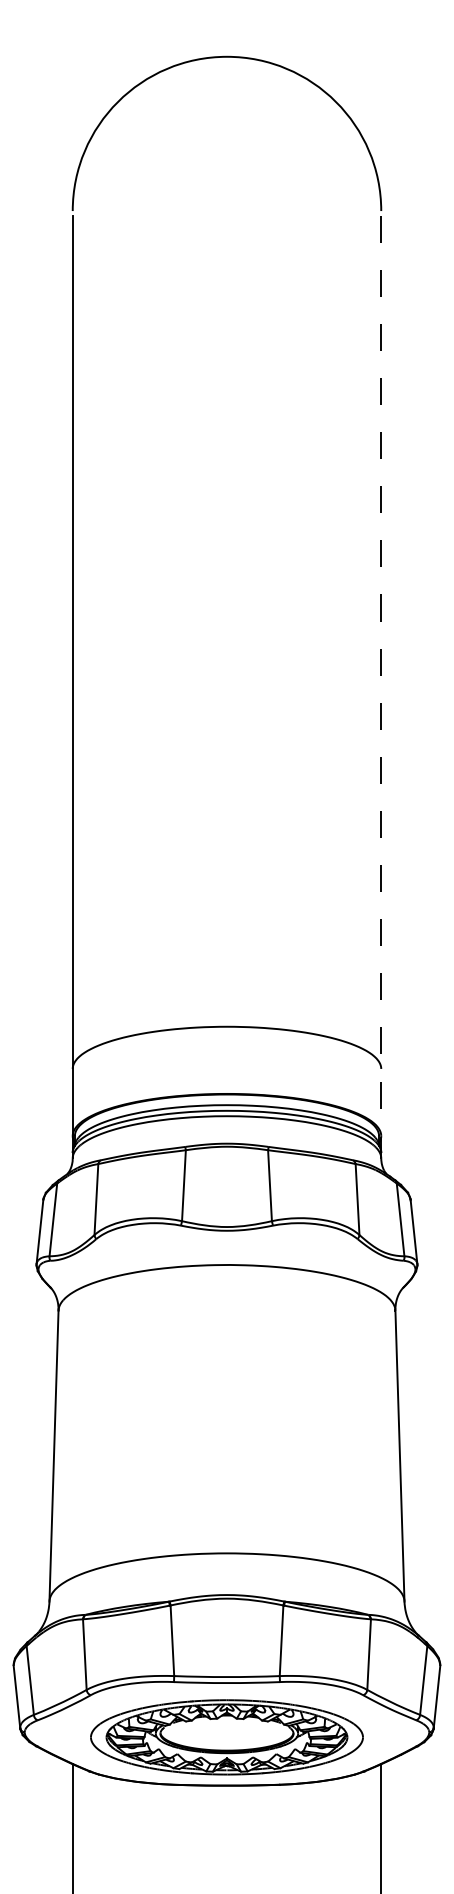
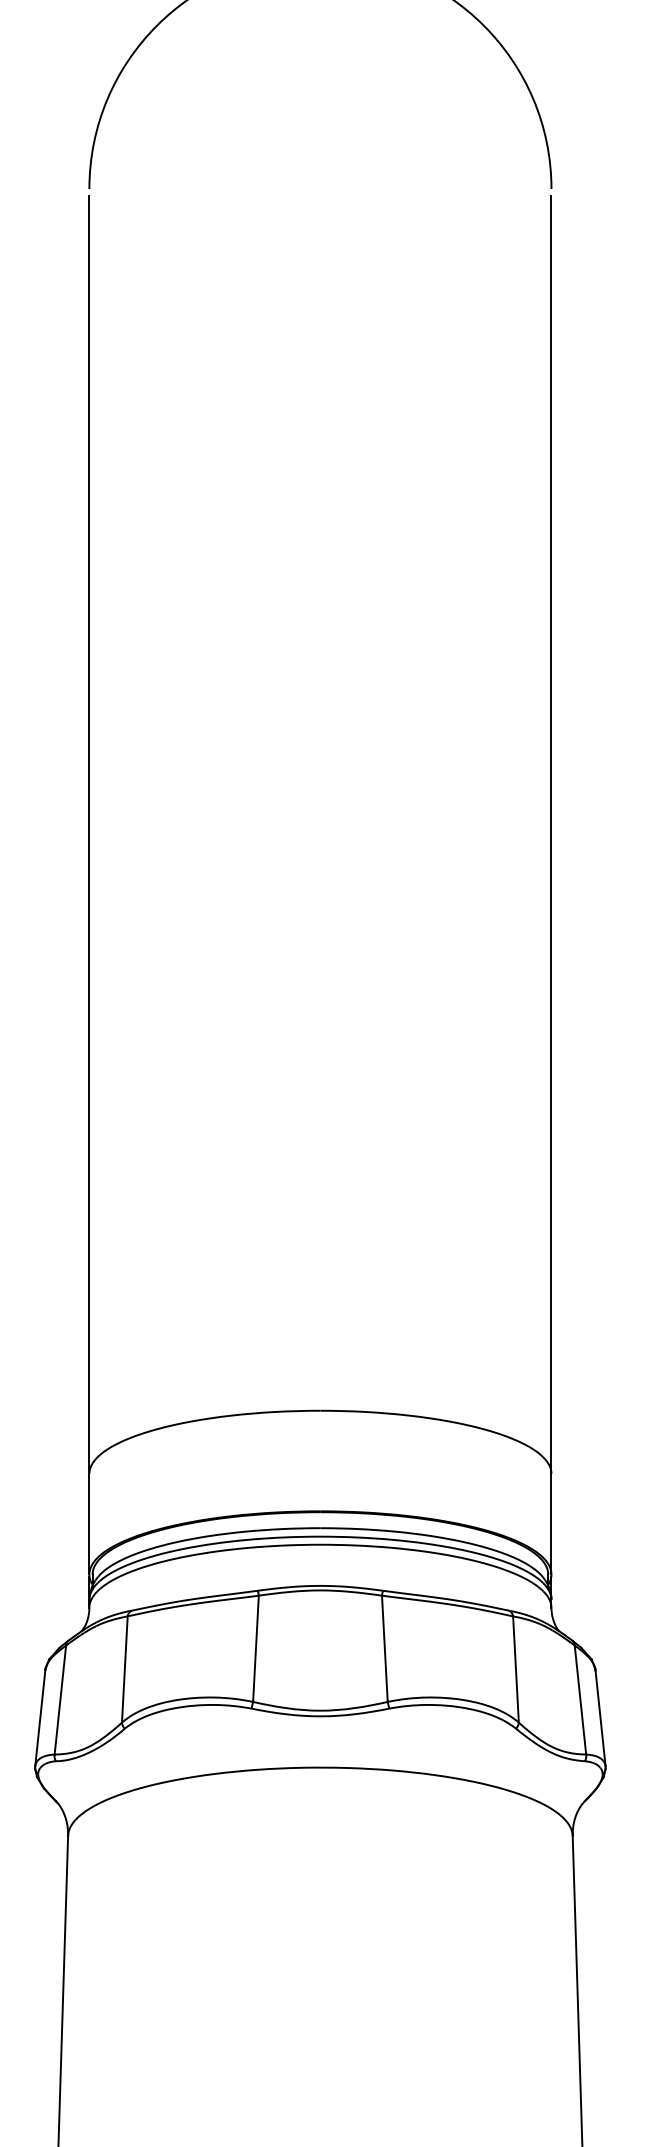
line: (381, 676) -> (551, 886), dashed -> solid

